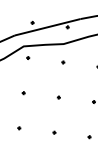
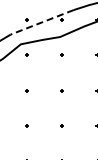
line: (47, 27) -> (42, 22), solid -> dashed

